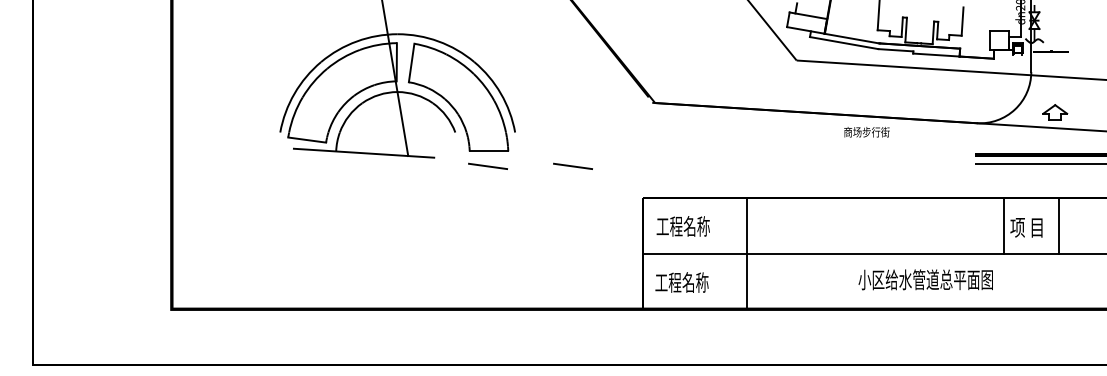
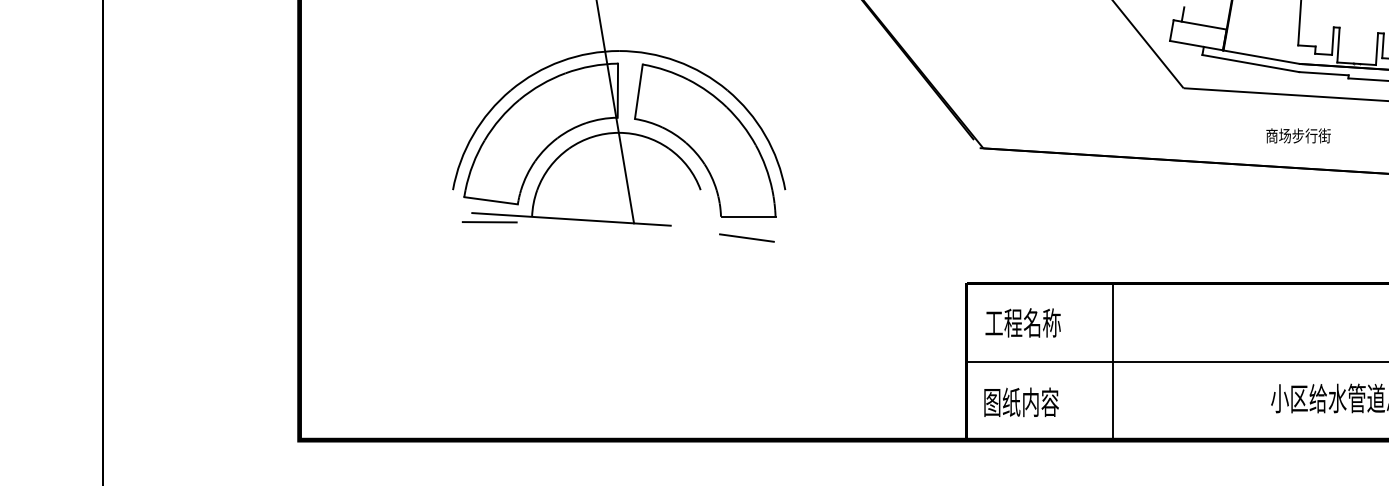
text: (866, 132) -> (1297, 136), moved
line: (306, 155) -> (490, 222), added
line: (572, 165) -> (866, 236), removed
text: (681, 282) -> (1020, 402), 工程名称 -> 图纸内容

